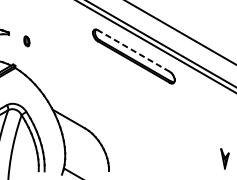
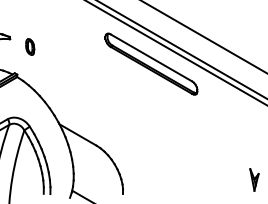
part: (27, 40) -> (30, 46), size x1.43
line: (133, 50) -> (151, 57), dashed -> solid

